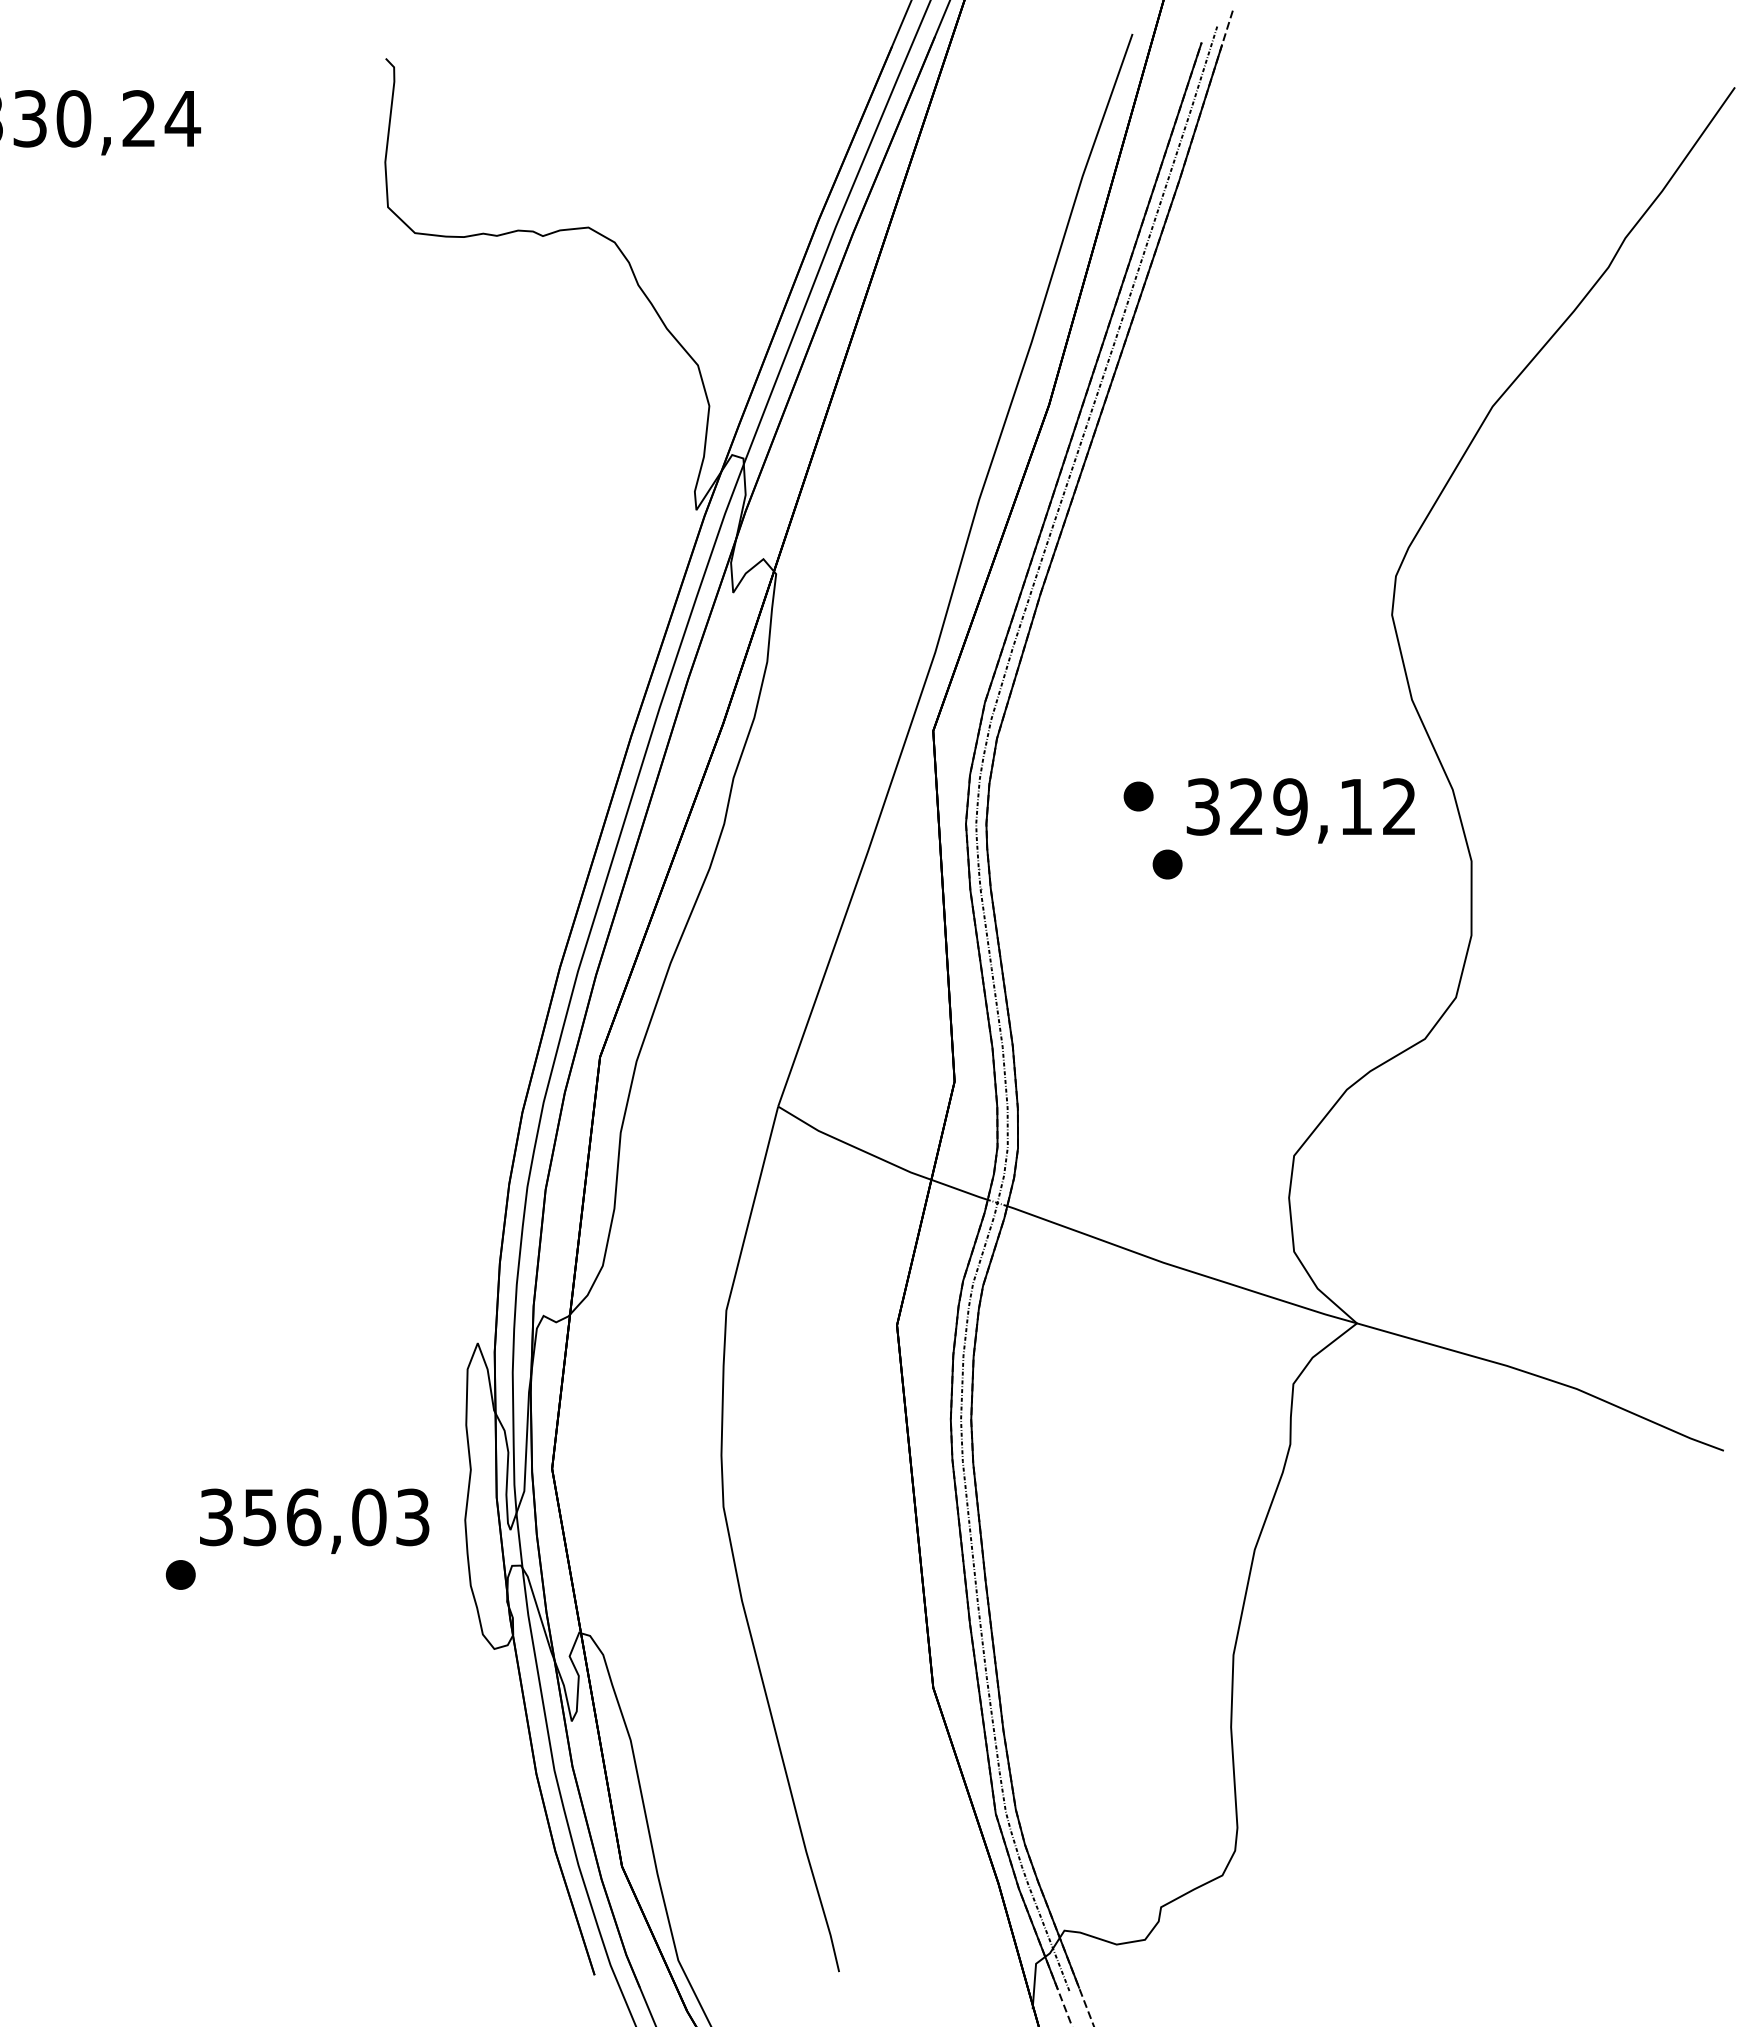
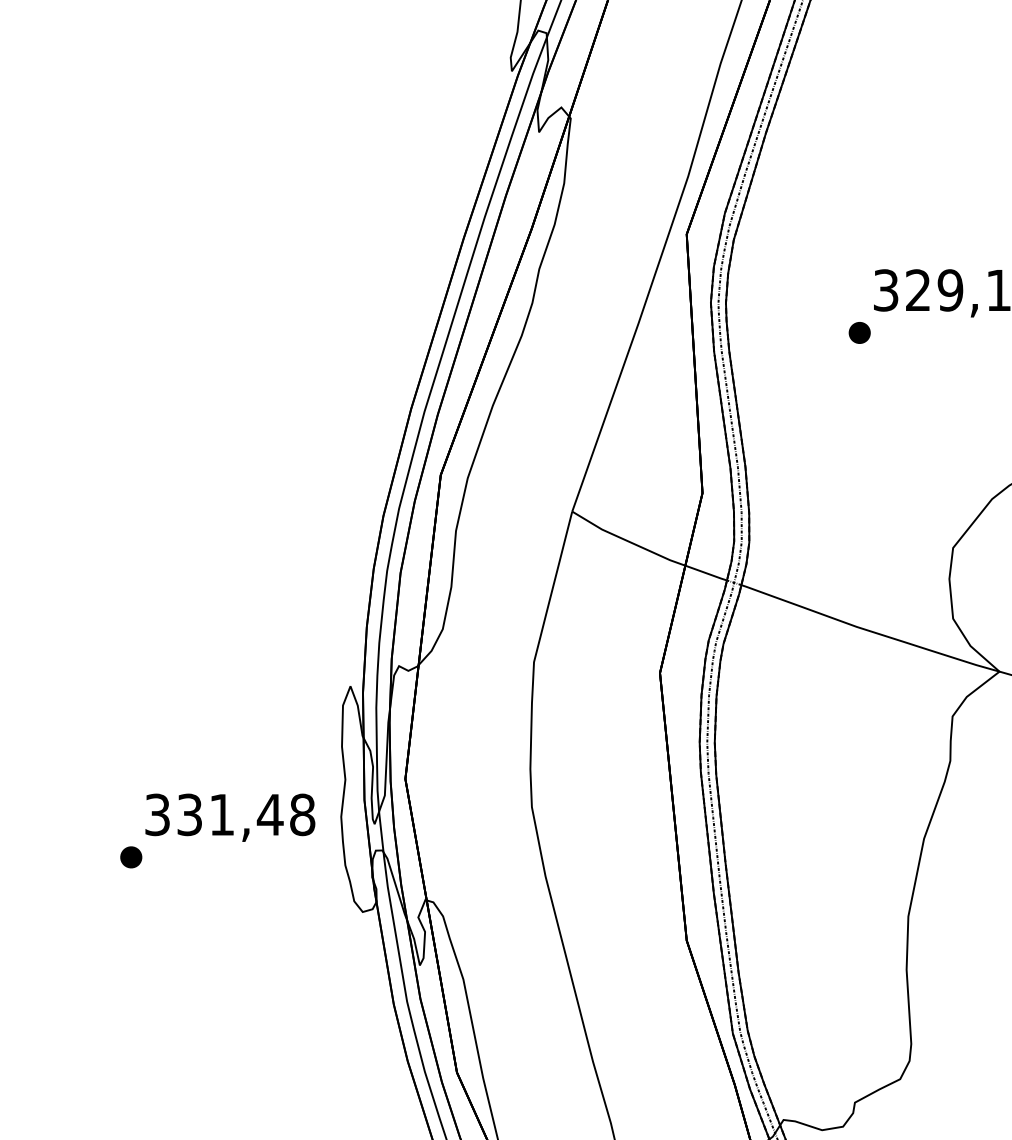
part: (1138, 796) -> (838, 282), removed
text: (337, 1517) -> (246, 814), 356,03 -> 331,48

